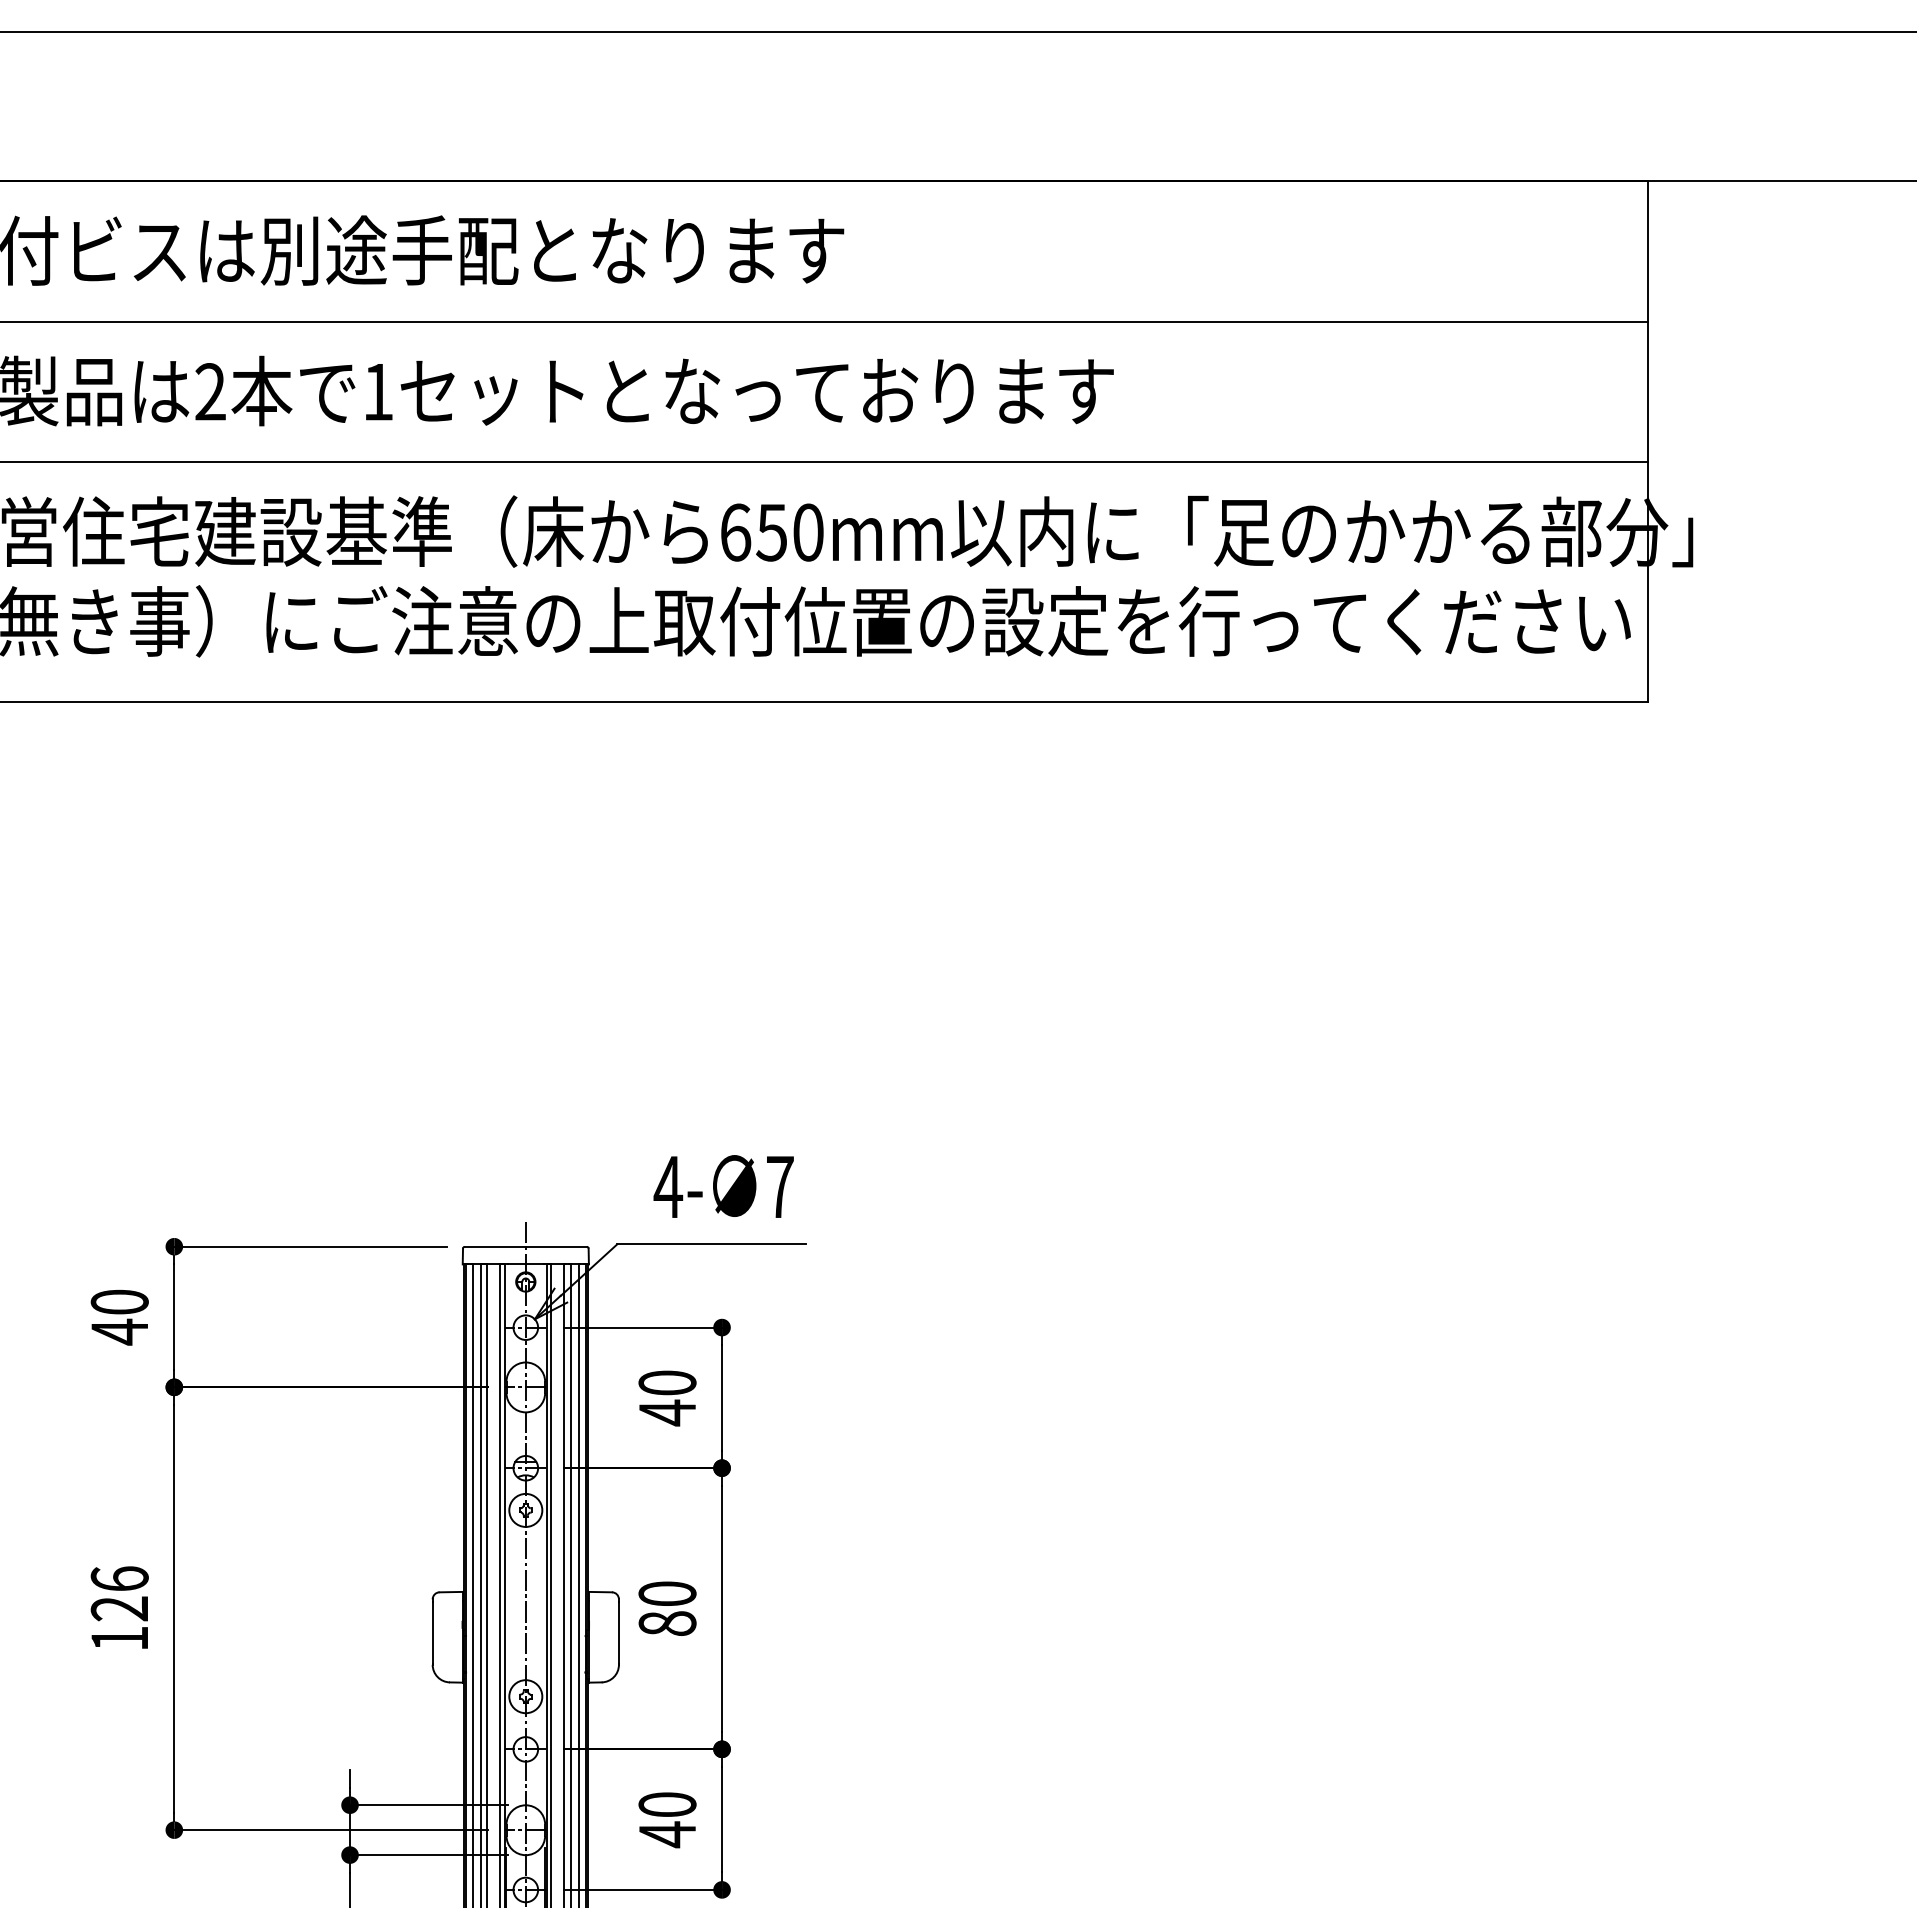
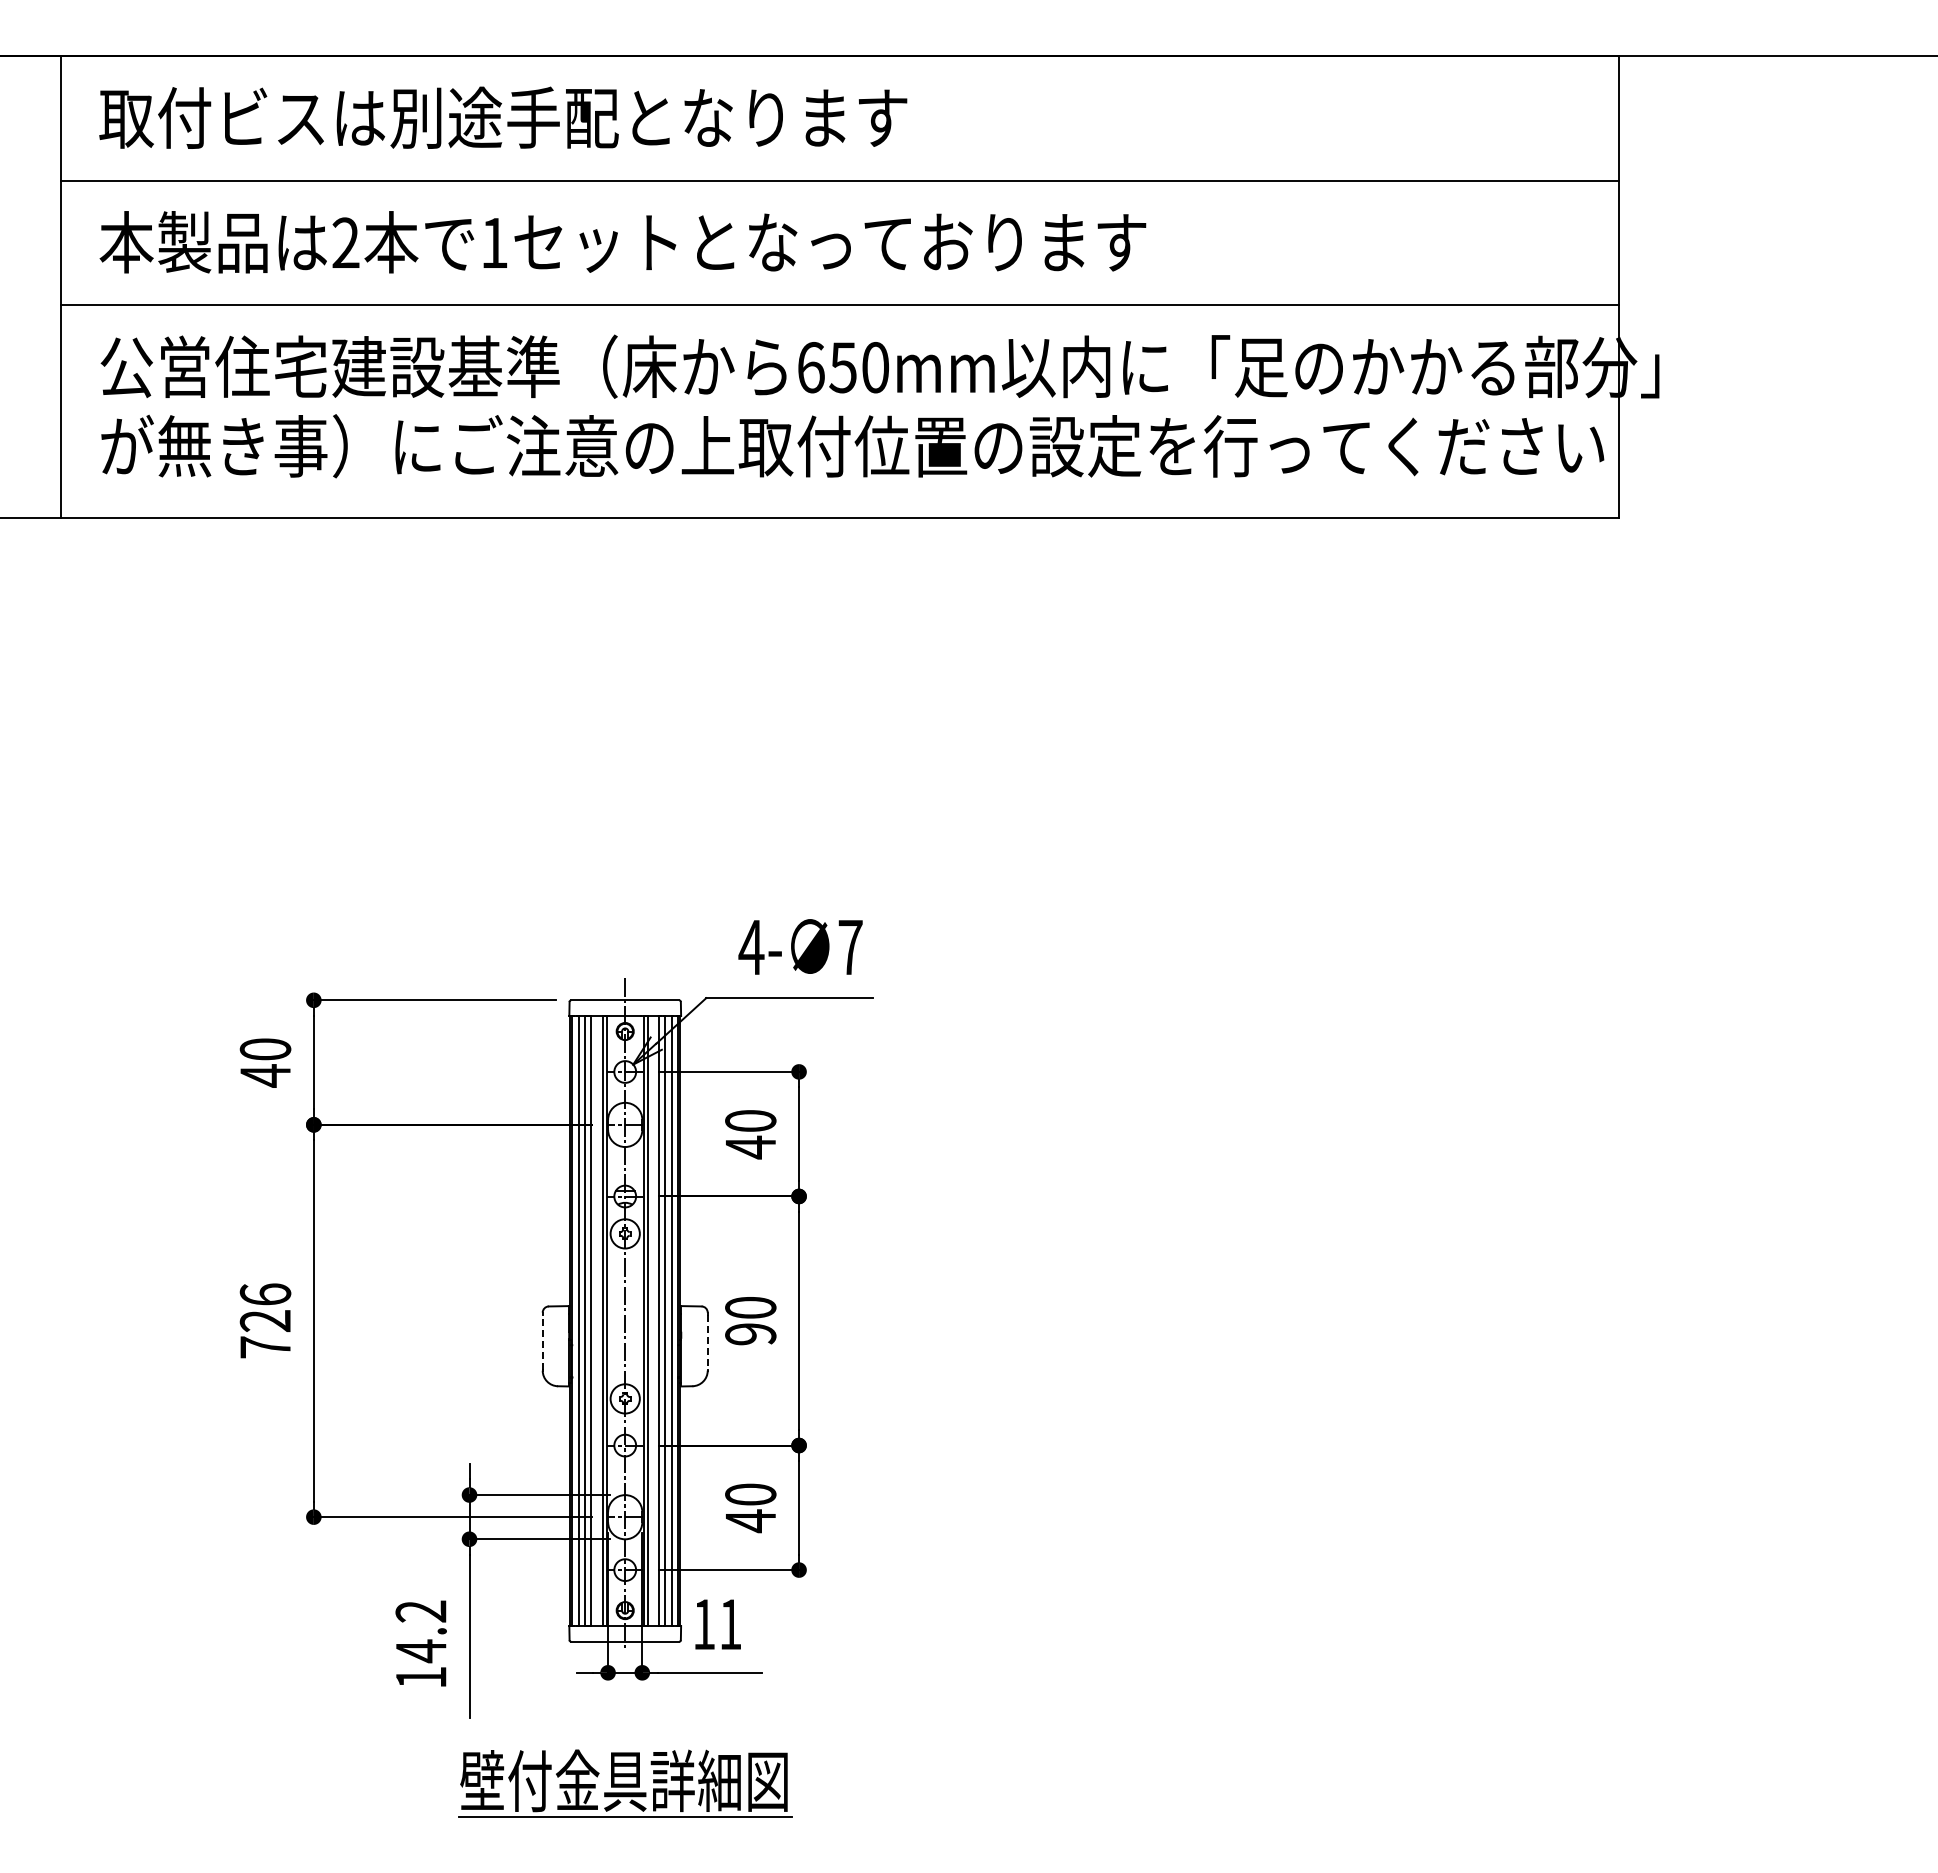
text: (667, 1623) -> (750, 1334), 80 -> 90
line: (432, 1631) -> (542, 1341), solid -> dashed
line: (618, 1633) -> (707, 1342), solid -> dashed
text: (119, 1638) -> (265, 1347), 126 -> 726

